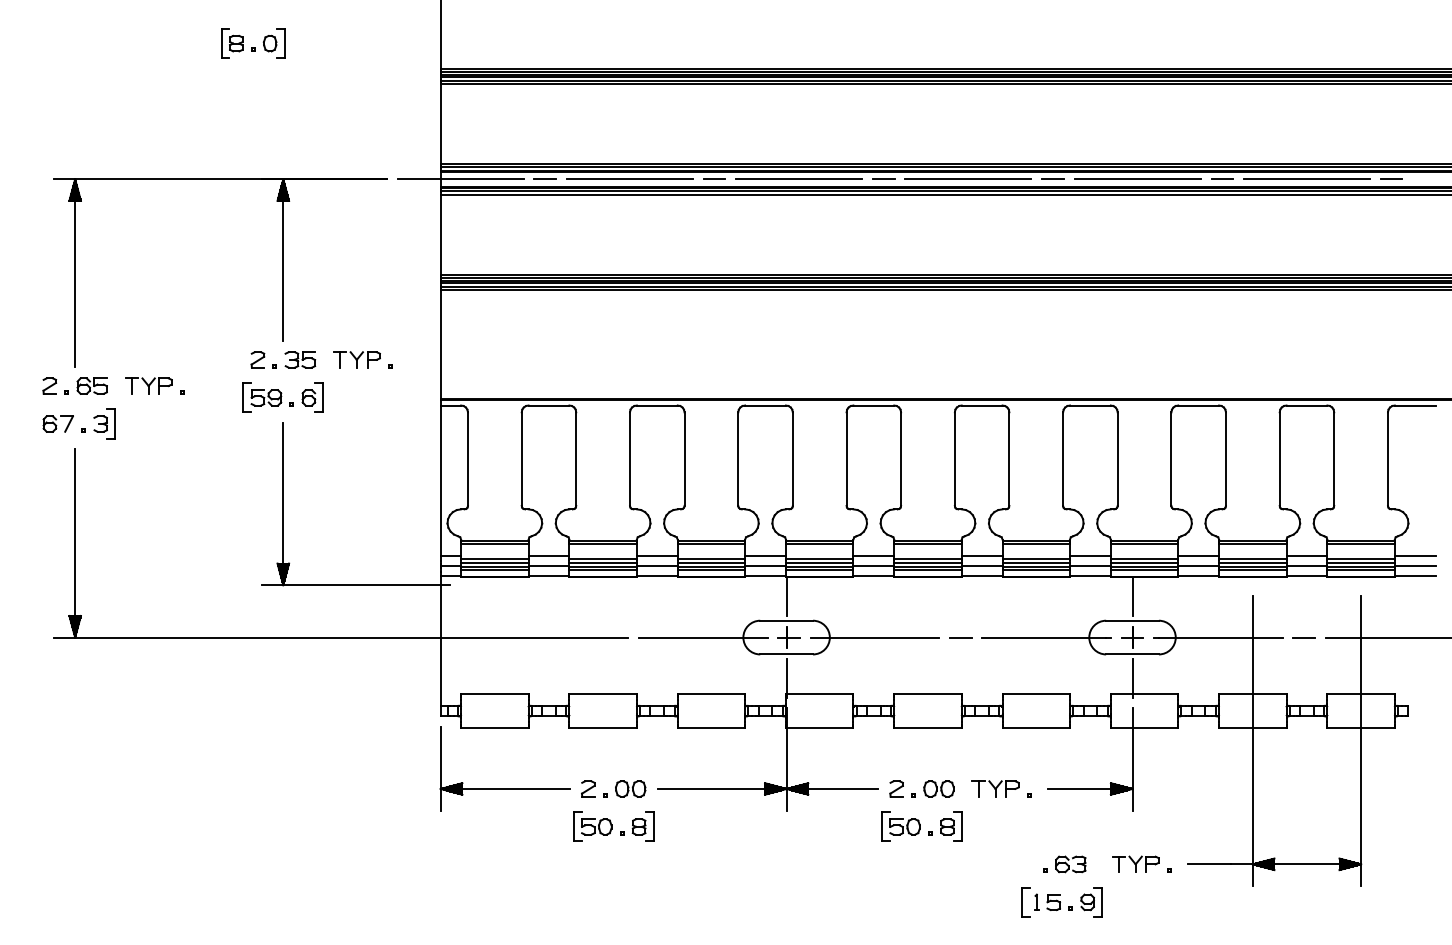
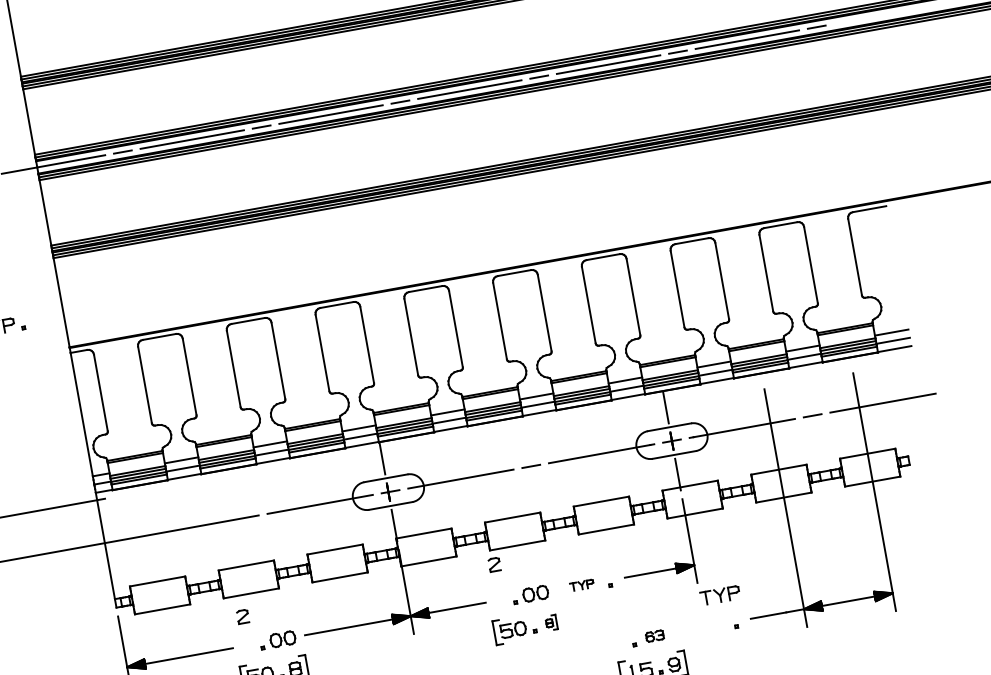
part: (588, 788) -> (243, 616), moved
part: (896, 788) -> (494, 564), moved
part: (995, 788) -> (581, 585), size x0.6
part: (951, 826) -> (551, 622), size x0.6
part: (1135, 863) -> (719, 594), moved
part: (1070, 864) -> (654, 636), size x0.7

